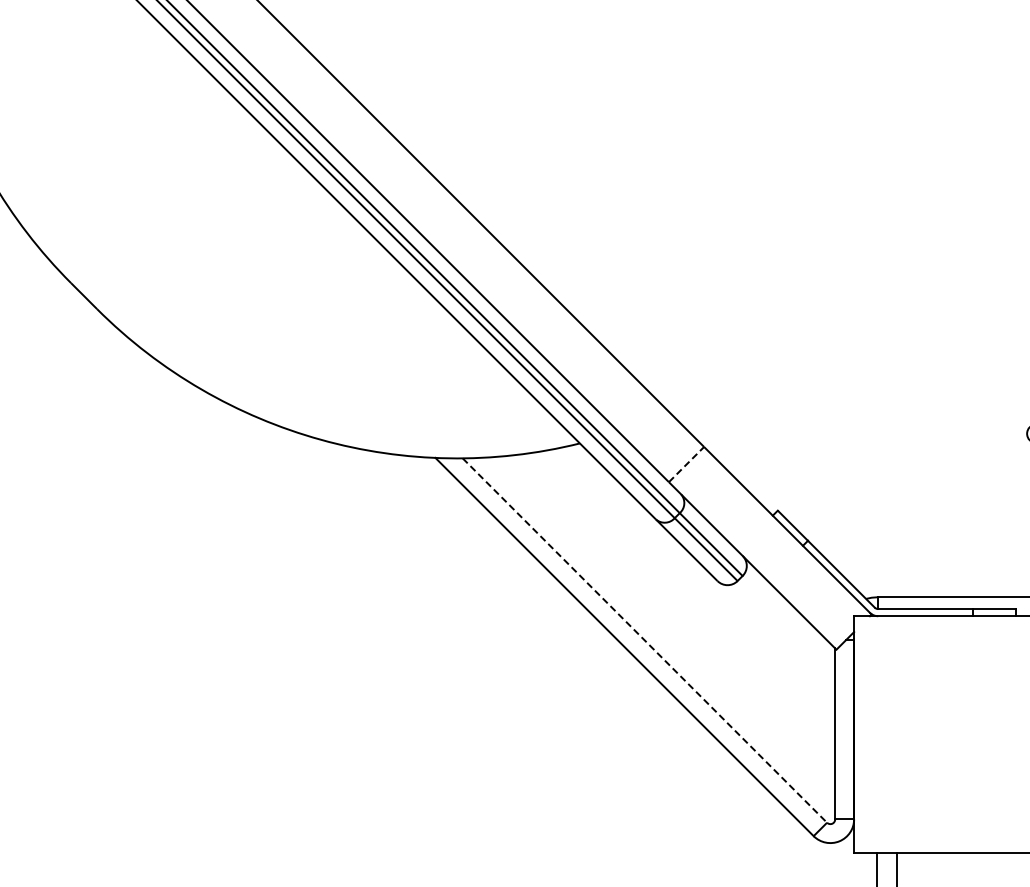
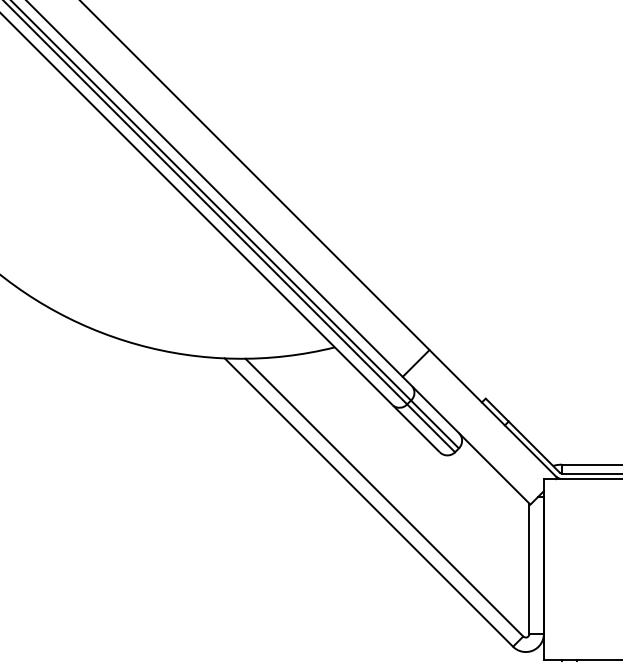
line: (686, 464) -> (416, 363), dashed -> solid
line: (644, 640) -> (384, 497), dashed -> solid

